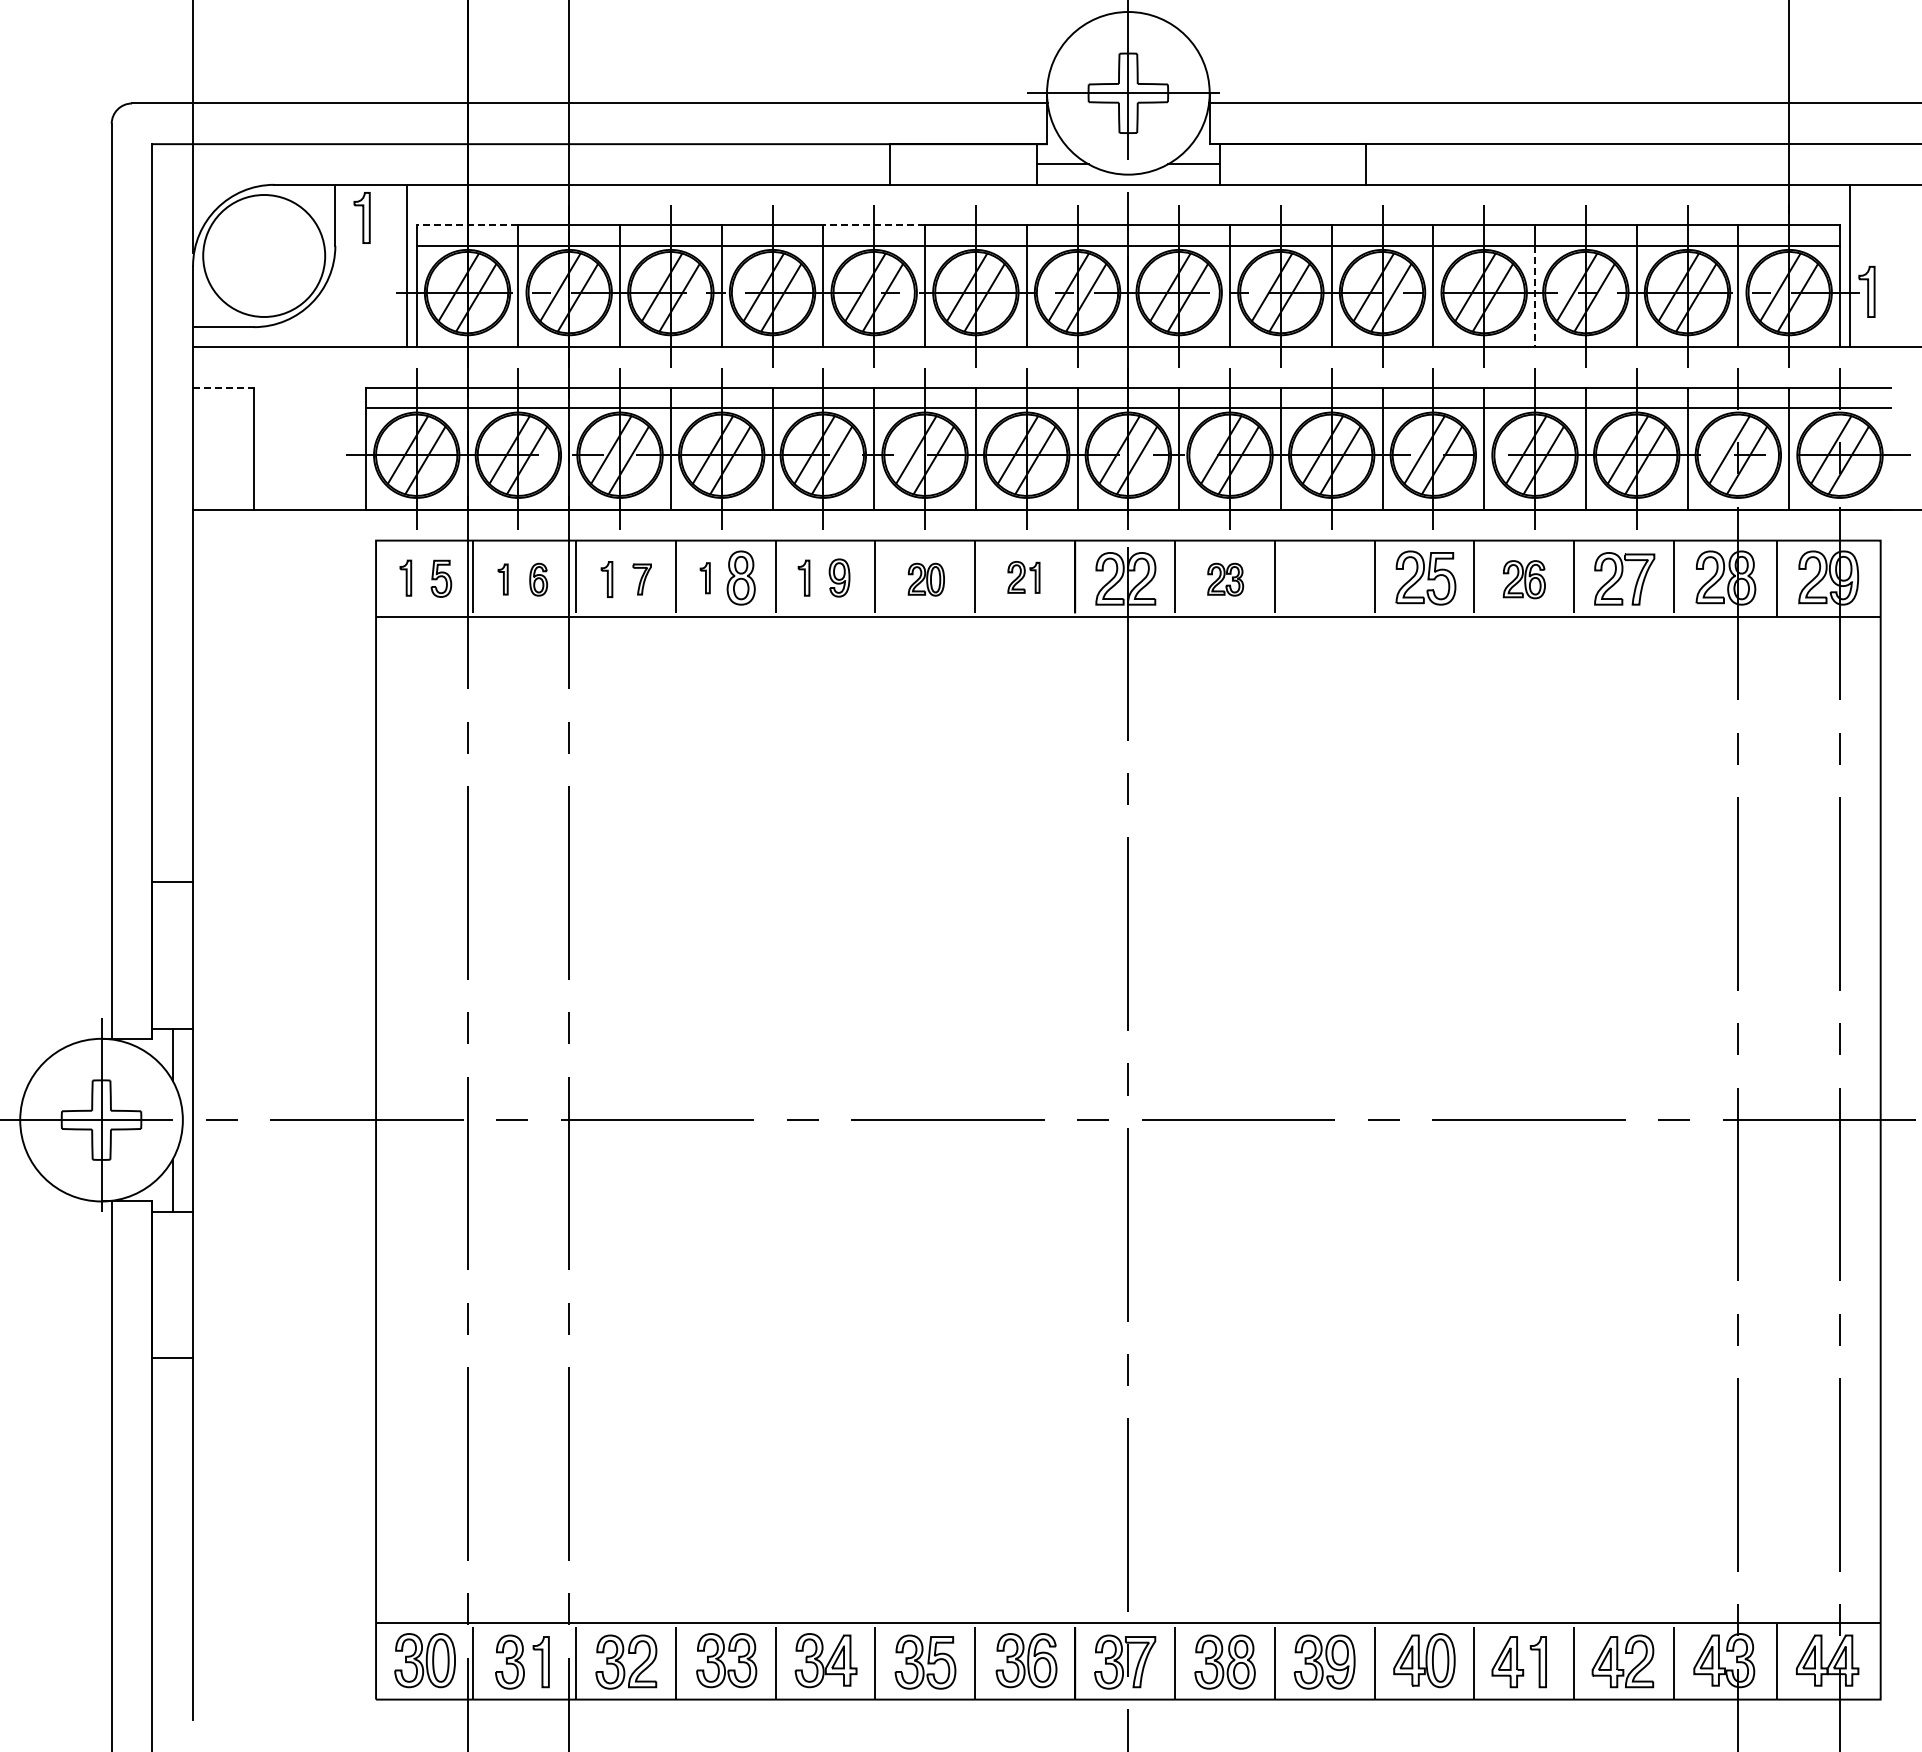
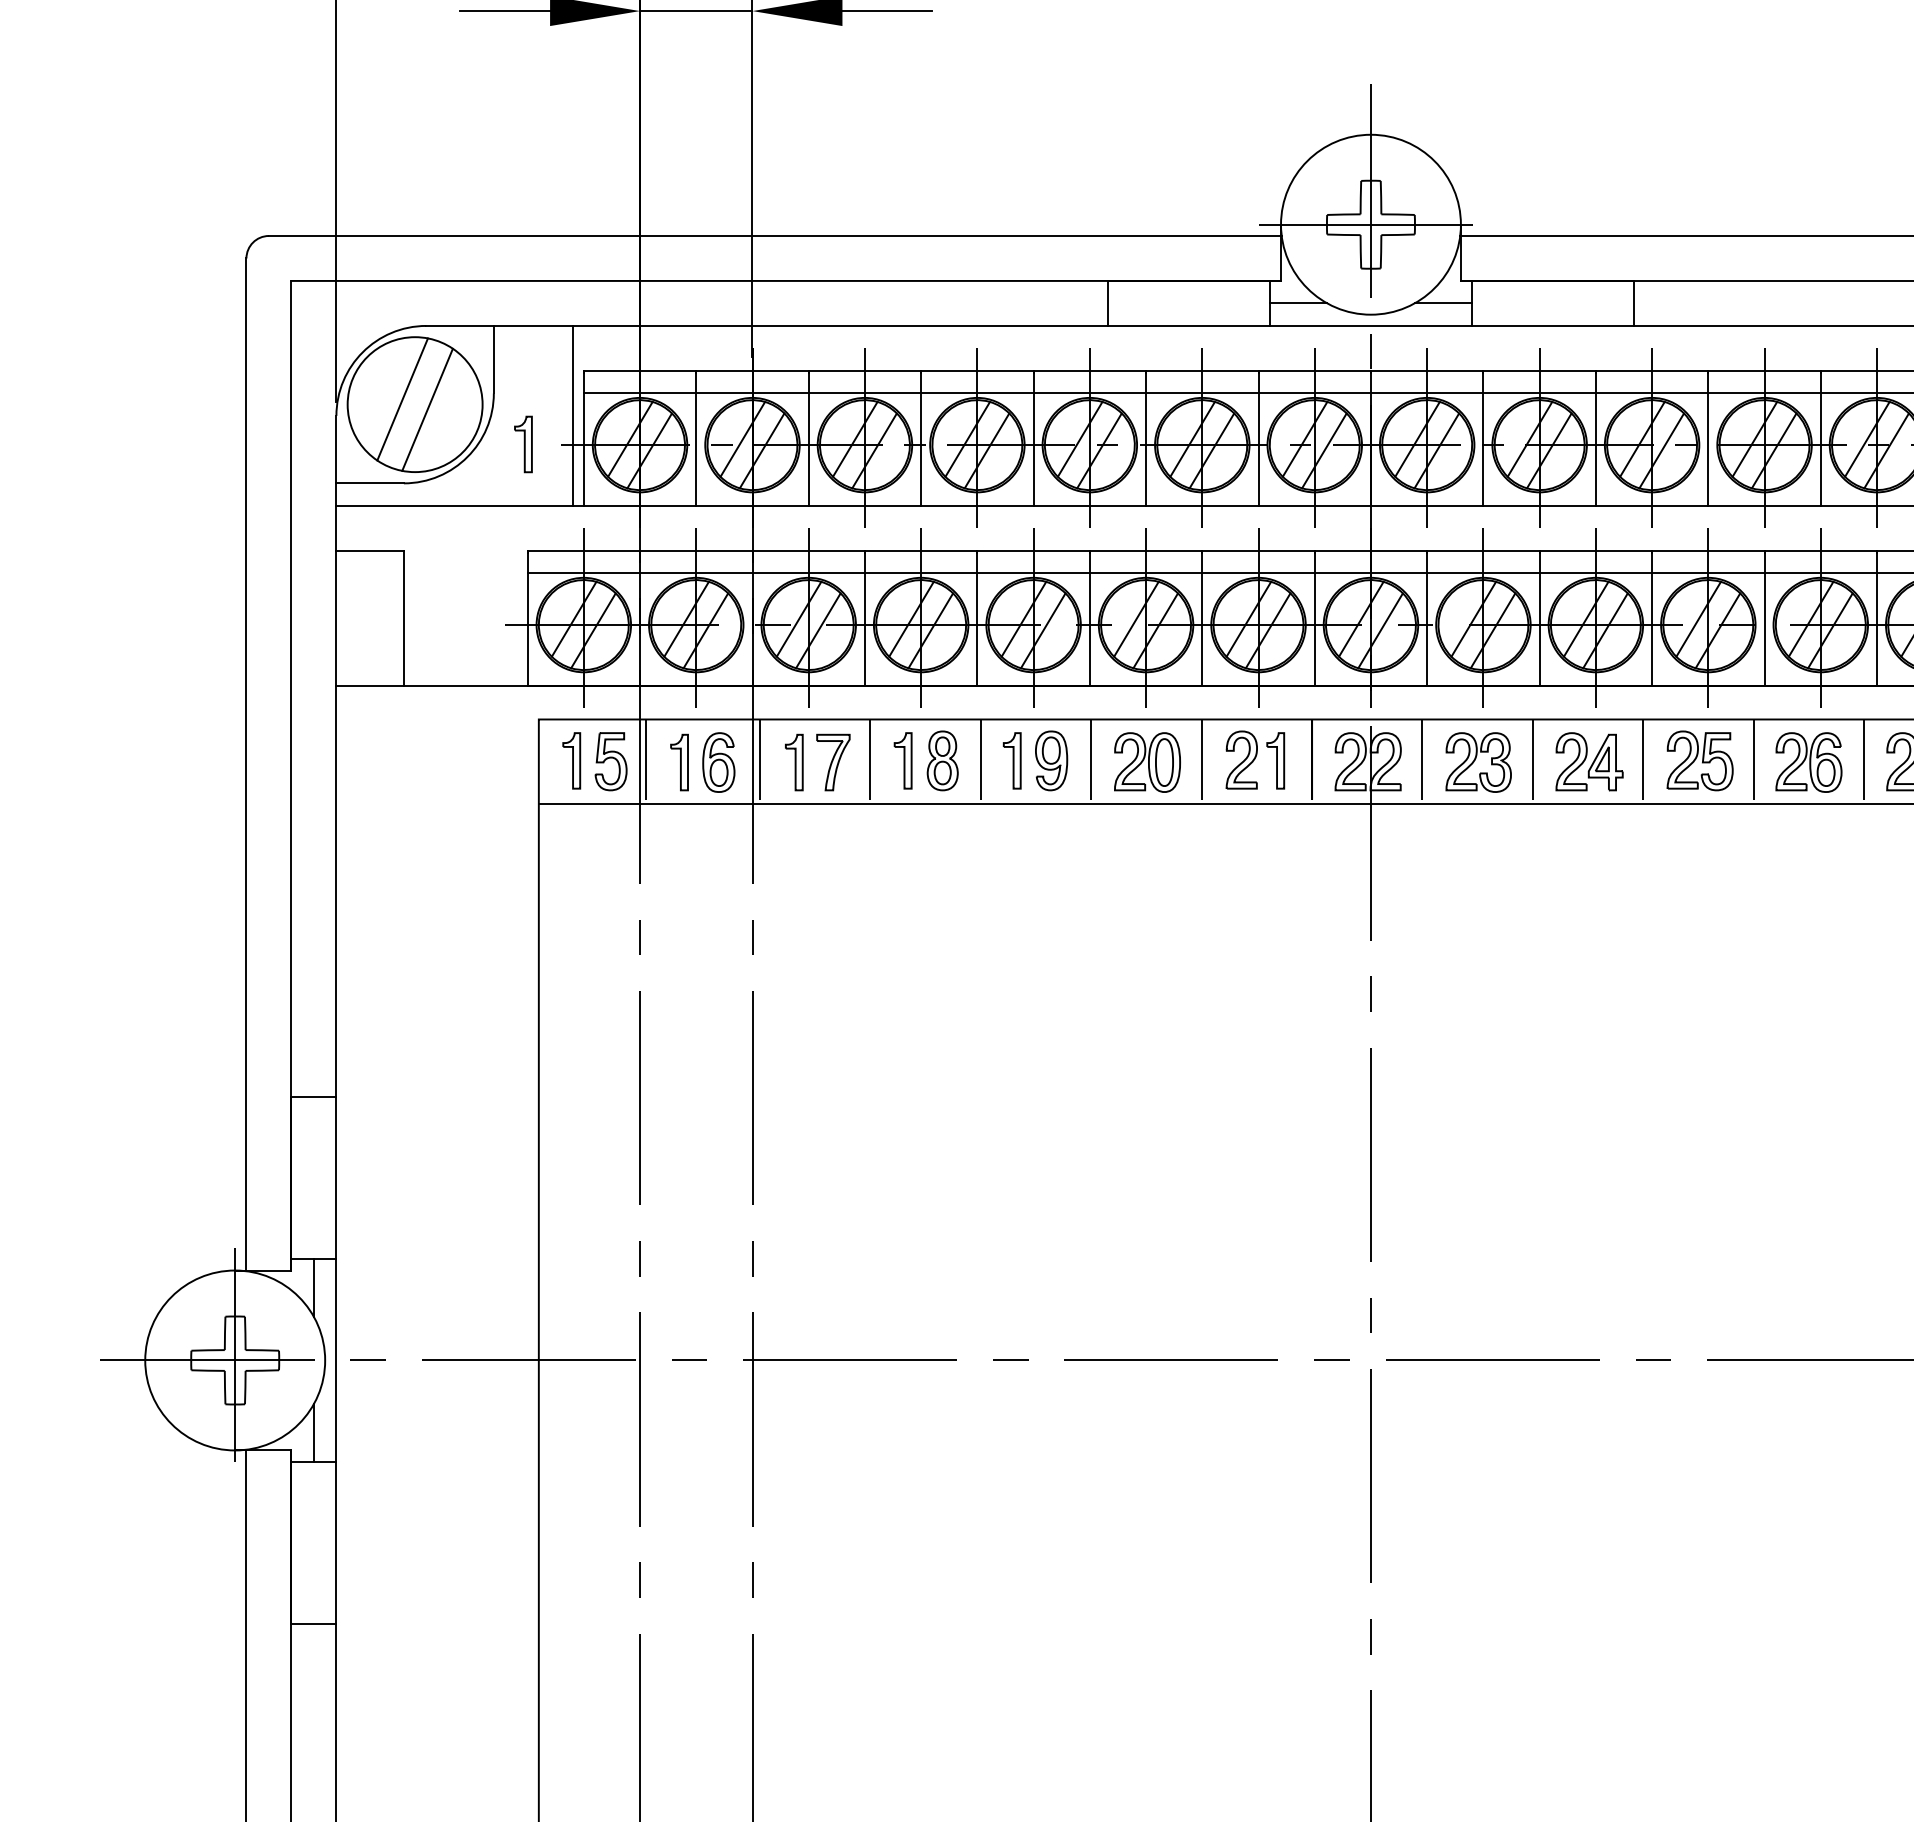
part: (361, 217) -> (522, 443), moved
line: (467, 225) -> (639, 370), dashed -> solid
line: (874, 225) -> (1090, 370), dashed -> solid
line: (252, 251) -> (402, 399), added
line: (275, 260) -> (427, 409), added
line: (1535, 296) -> (1821, 449), dashed -> solid
line: (224, 388) -> (371, 551), dashed -> solid
part: (839, 577) -> (1051, 760), size x1.43
part: (1023, 577) -> (1254, 760), size x1.67
part: (405, 578) -> (571, 761), size x1.43
part: (441, 578) -> (611, 761), size x1.43
part: (704, 578) -> (902, 761), size x1.67
part: (803, 578) -> (1011, 761), size x1.43
part: (1325, 578) -> (1589, 761), added
part: (502, 579) -> (678, 762), size x1.67
part: (538, 579) -> (718, 762), size x1.67
part: (606, 579) -> (793, 762), size x1.43
part: (641, 579) -> (832, 762), size x1.67
part: (926, 579) -> (1147, 762), size x1.67
part: (1225, 579) -> (1478, 762), size x1.67
part: (1524, 579) -> (1809, 762), size x1.43

